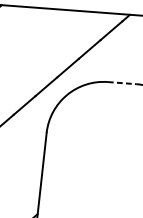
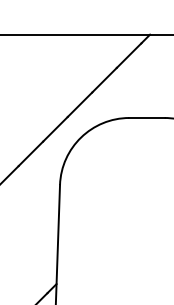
line: (122, 82) -> (147, 117), dashed -> solid

